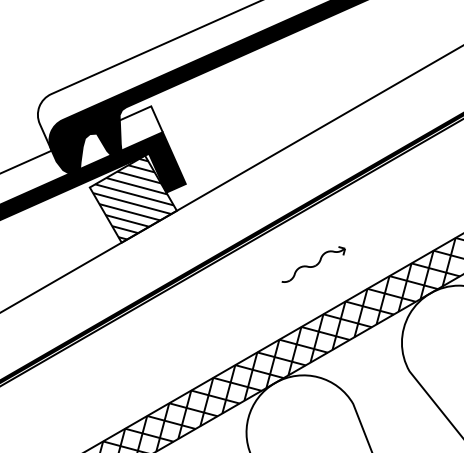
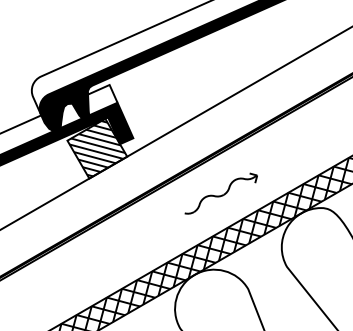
part: (312, 264) -> (220, 193), size x1.67

